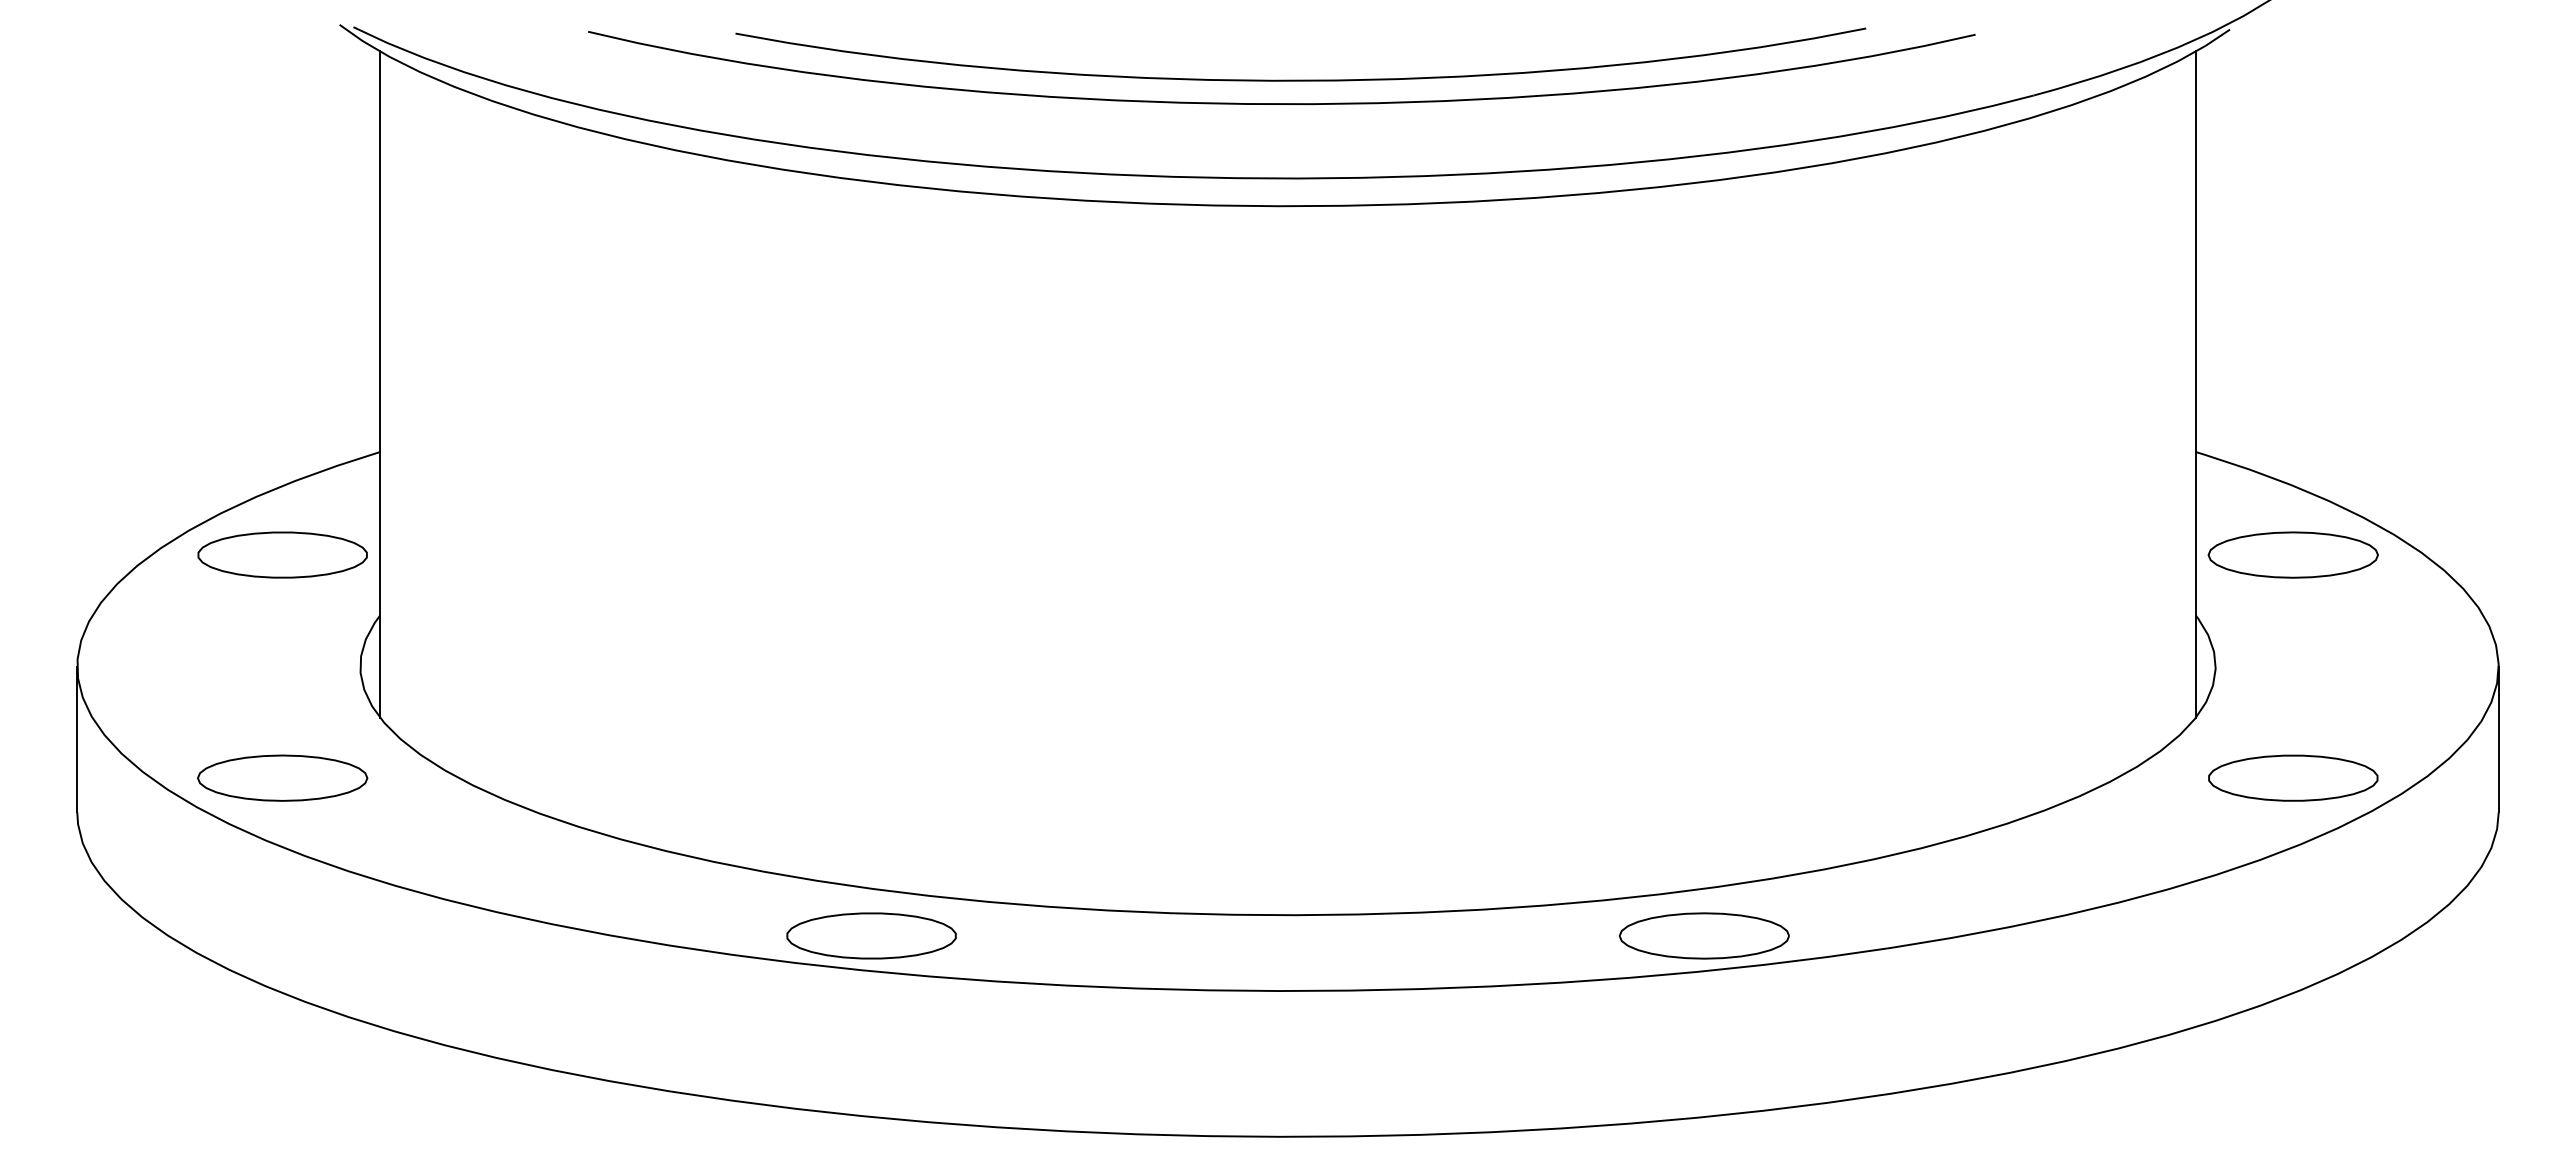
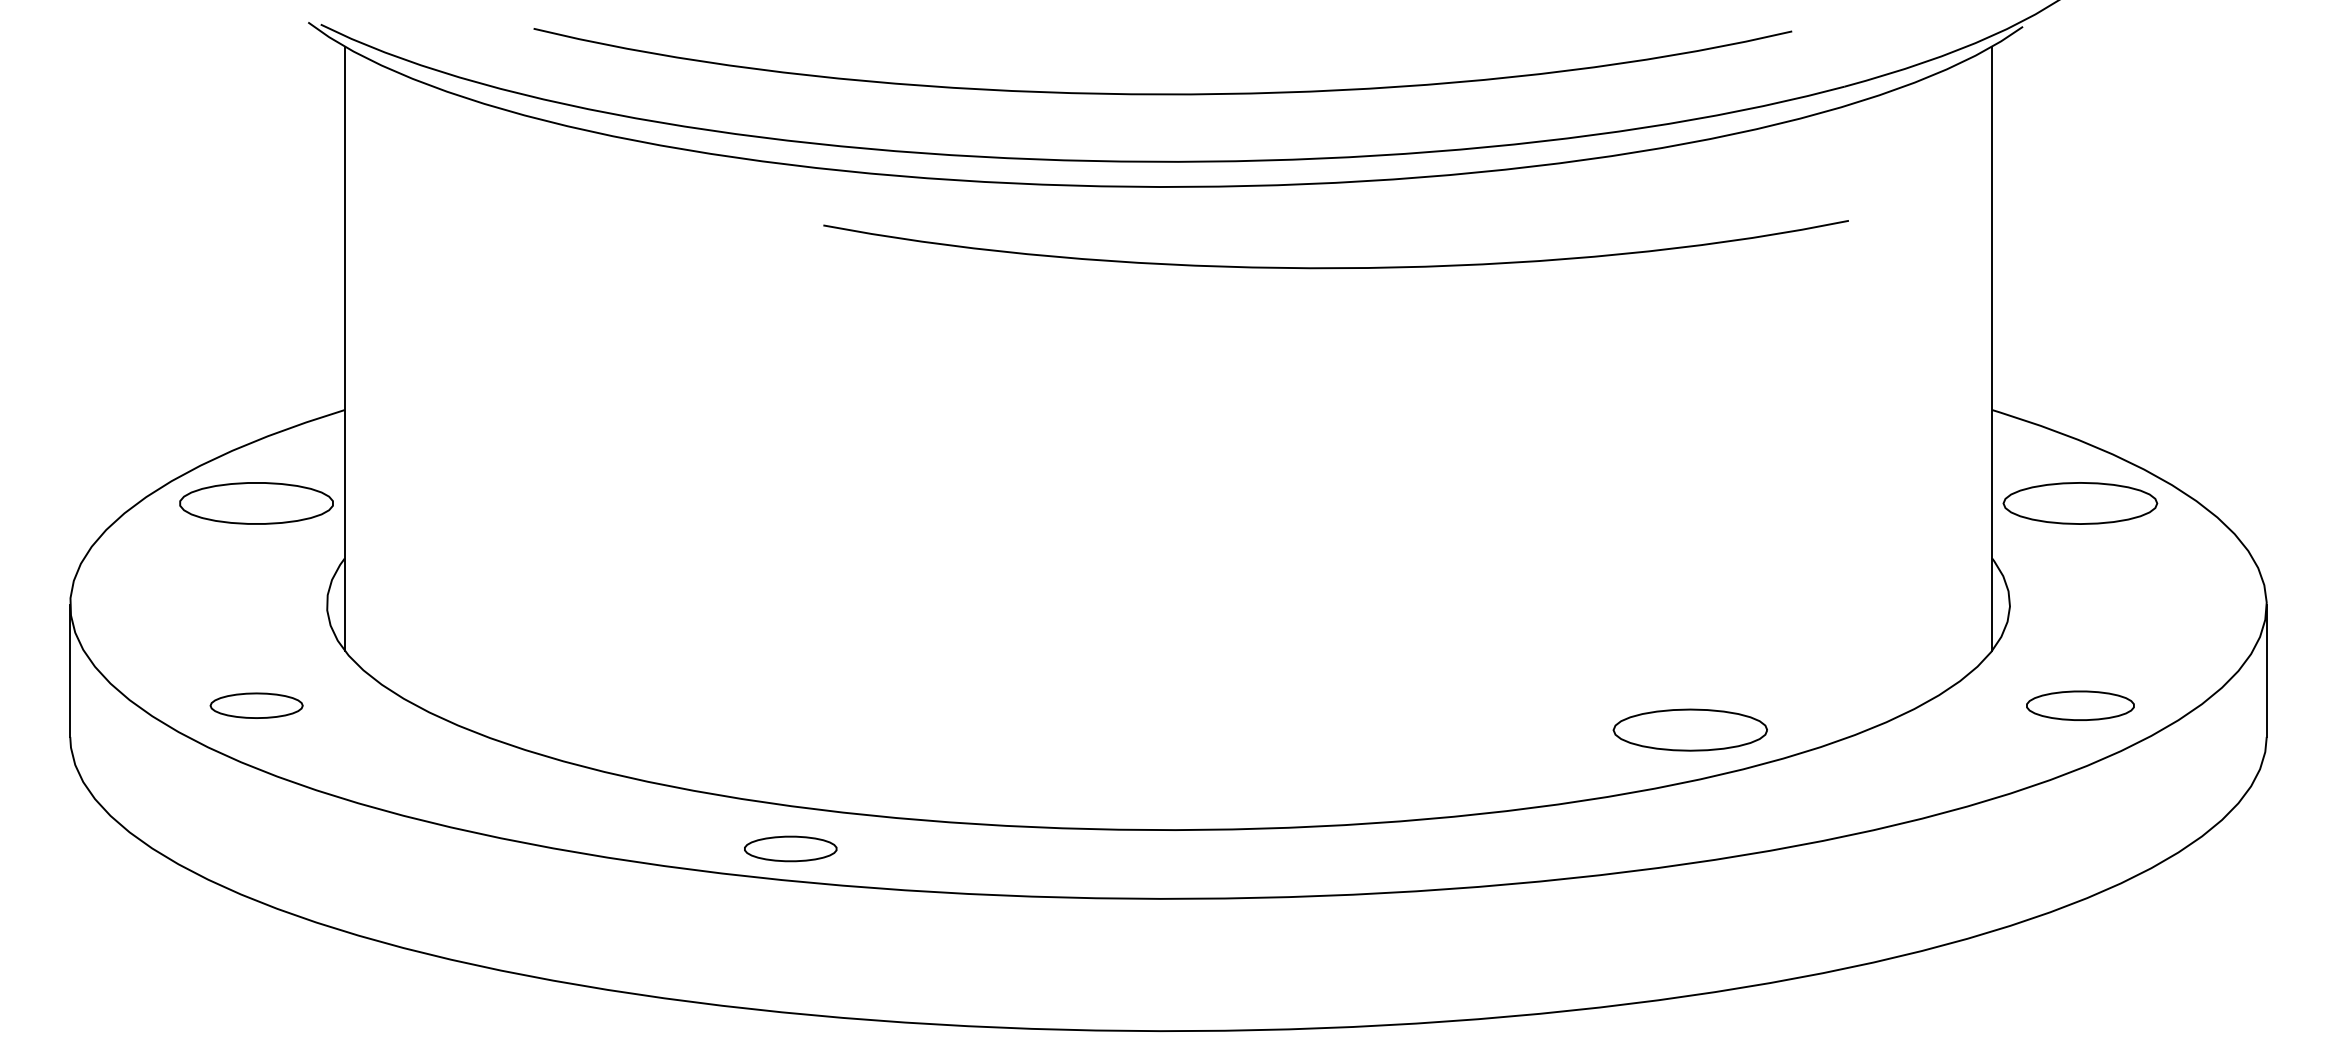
curve: (1300, 79) -> (1335, 267), moved
part: (282, 777) -> (256, 705), size x0.6
part: (2293, 777) -> (2080, 705), size x0.7
part: (871, 935) -> (790, 848), size x0.6
part: (1703, 935) -> (1689, 729), moved

